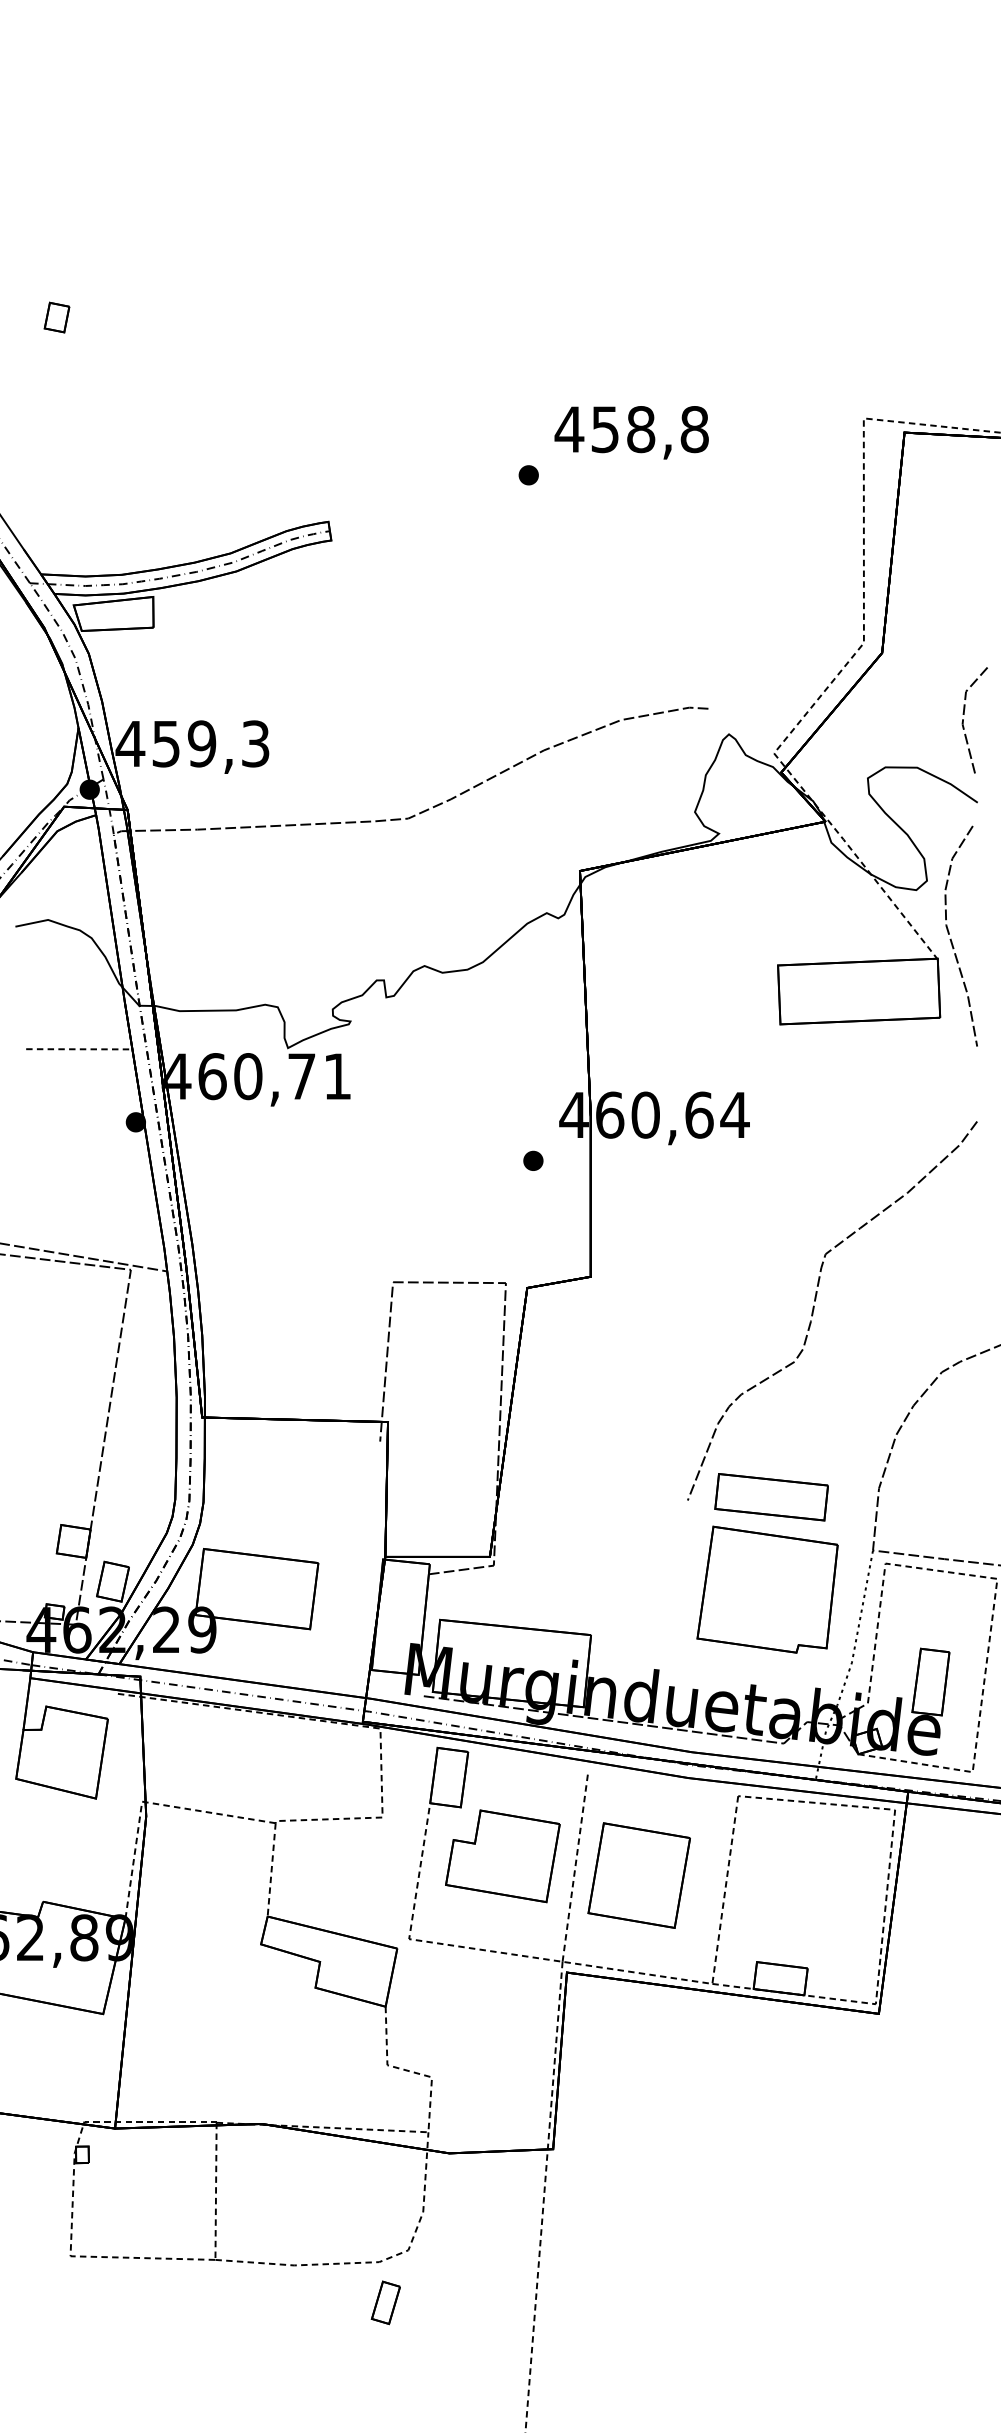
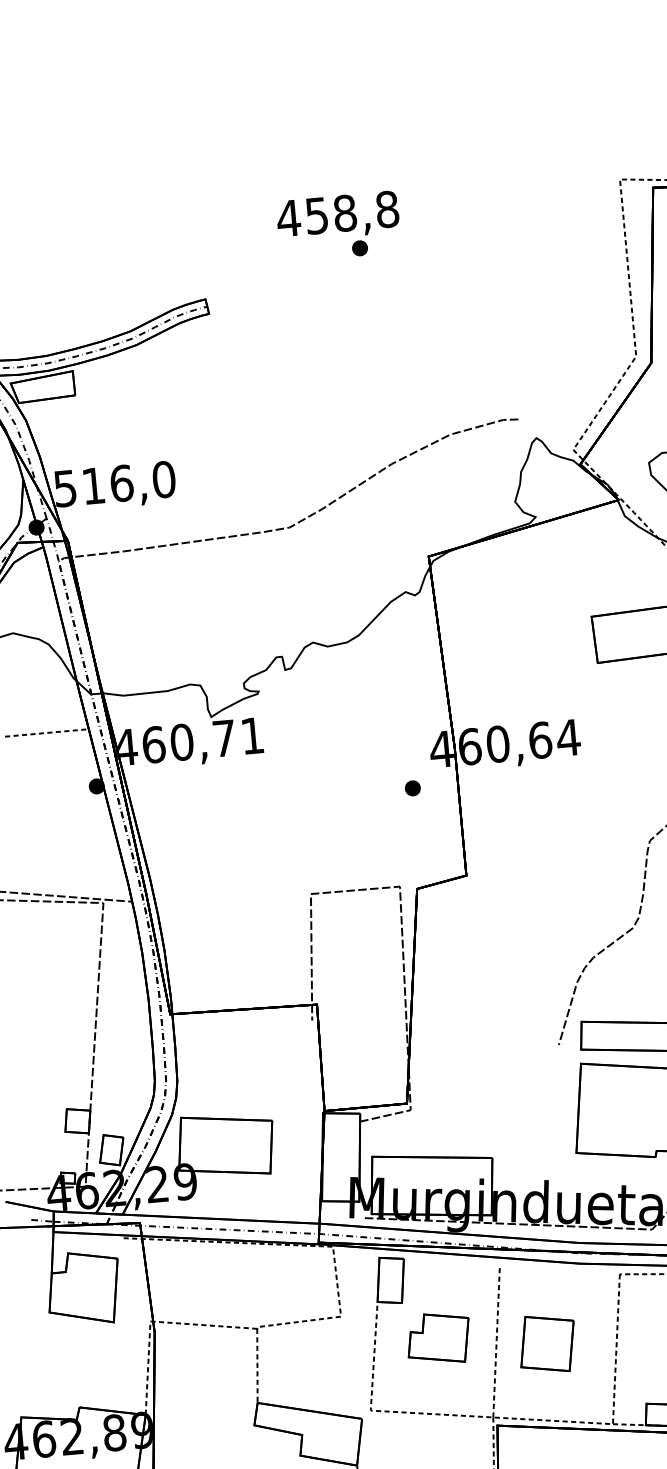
text: (631, 432) -> (337, 216), moved
text: (192, 743) -> (114, 483), 459,3 -> 516,0
part: (502, 1856) -> (438, 1338), size x0.7
part: (638, 1875) -> (546, 1344), size x0.7

